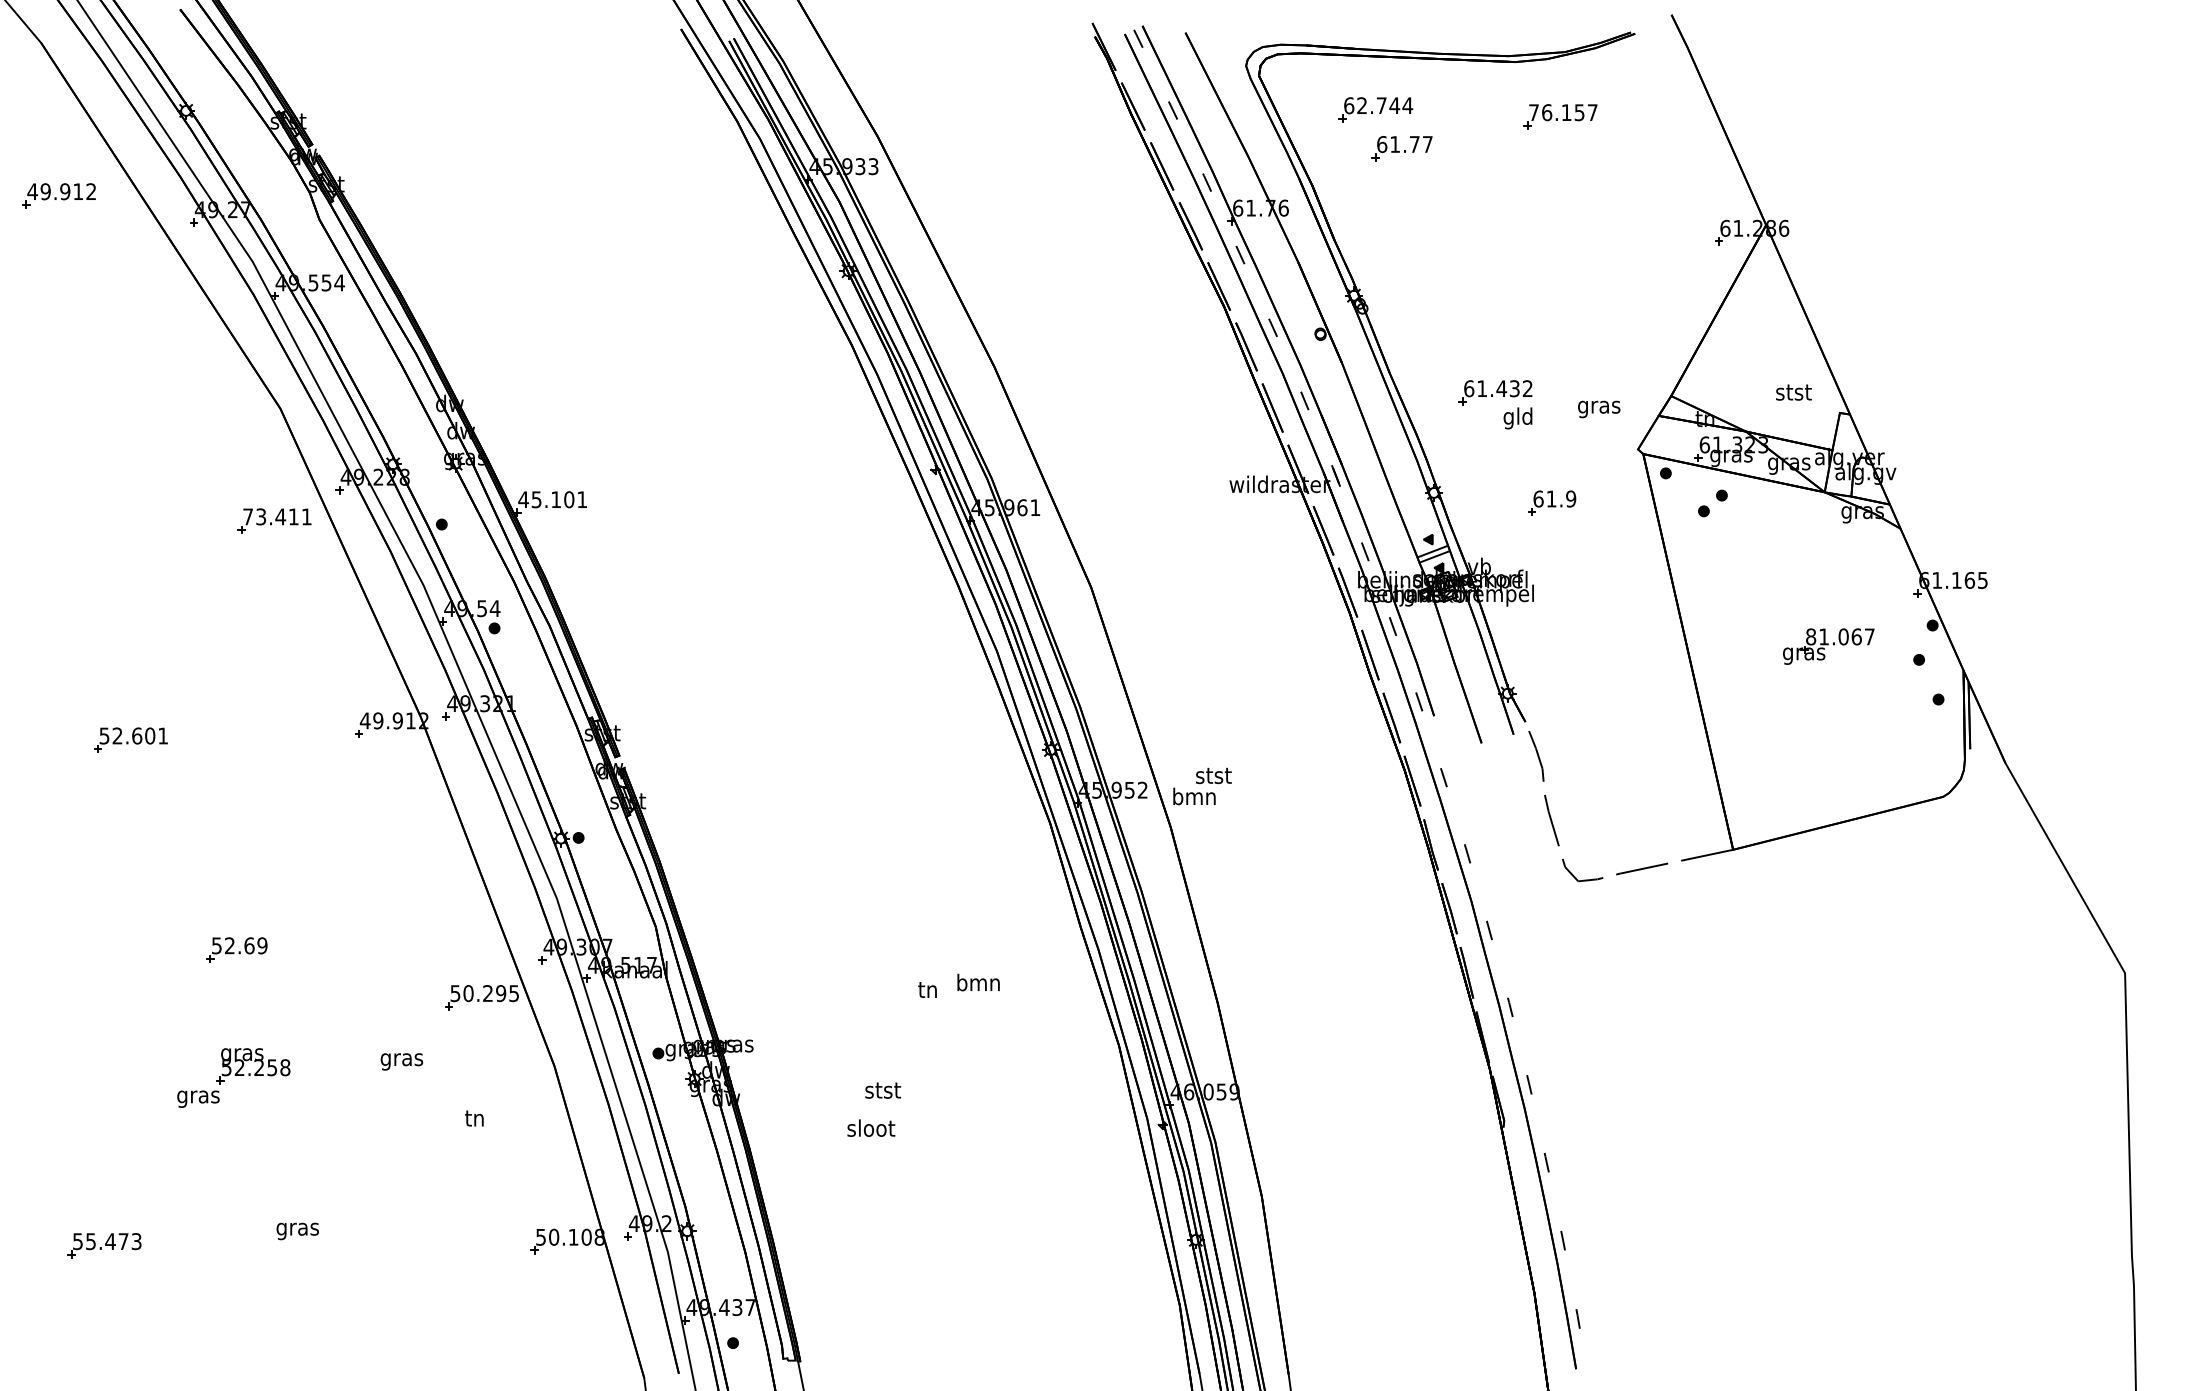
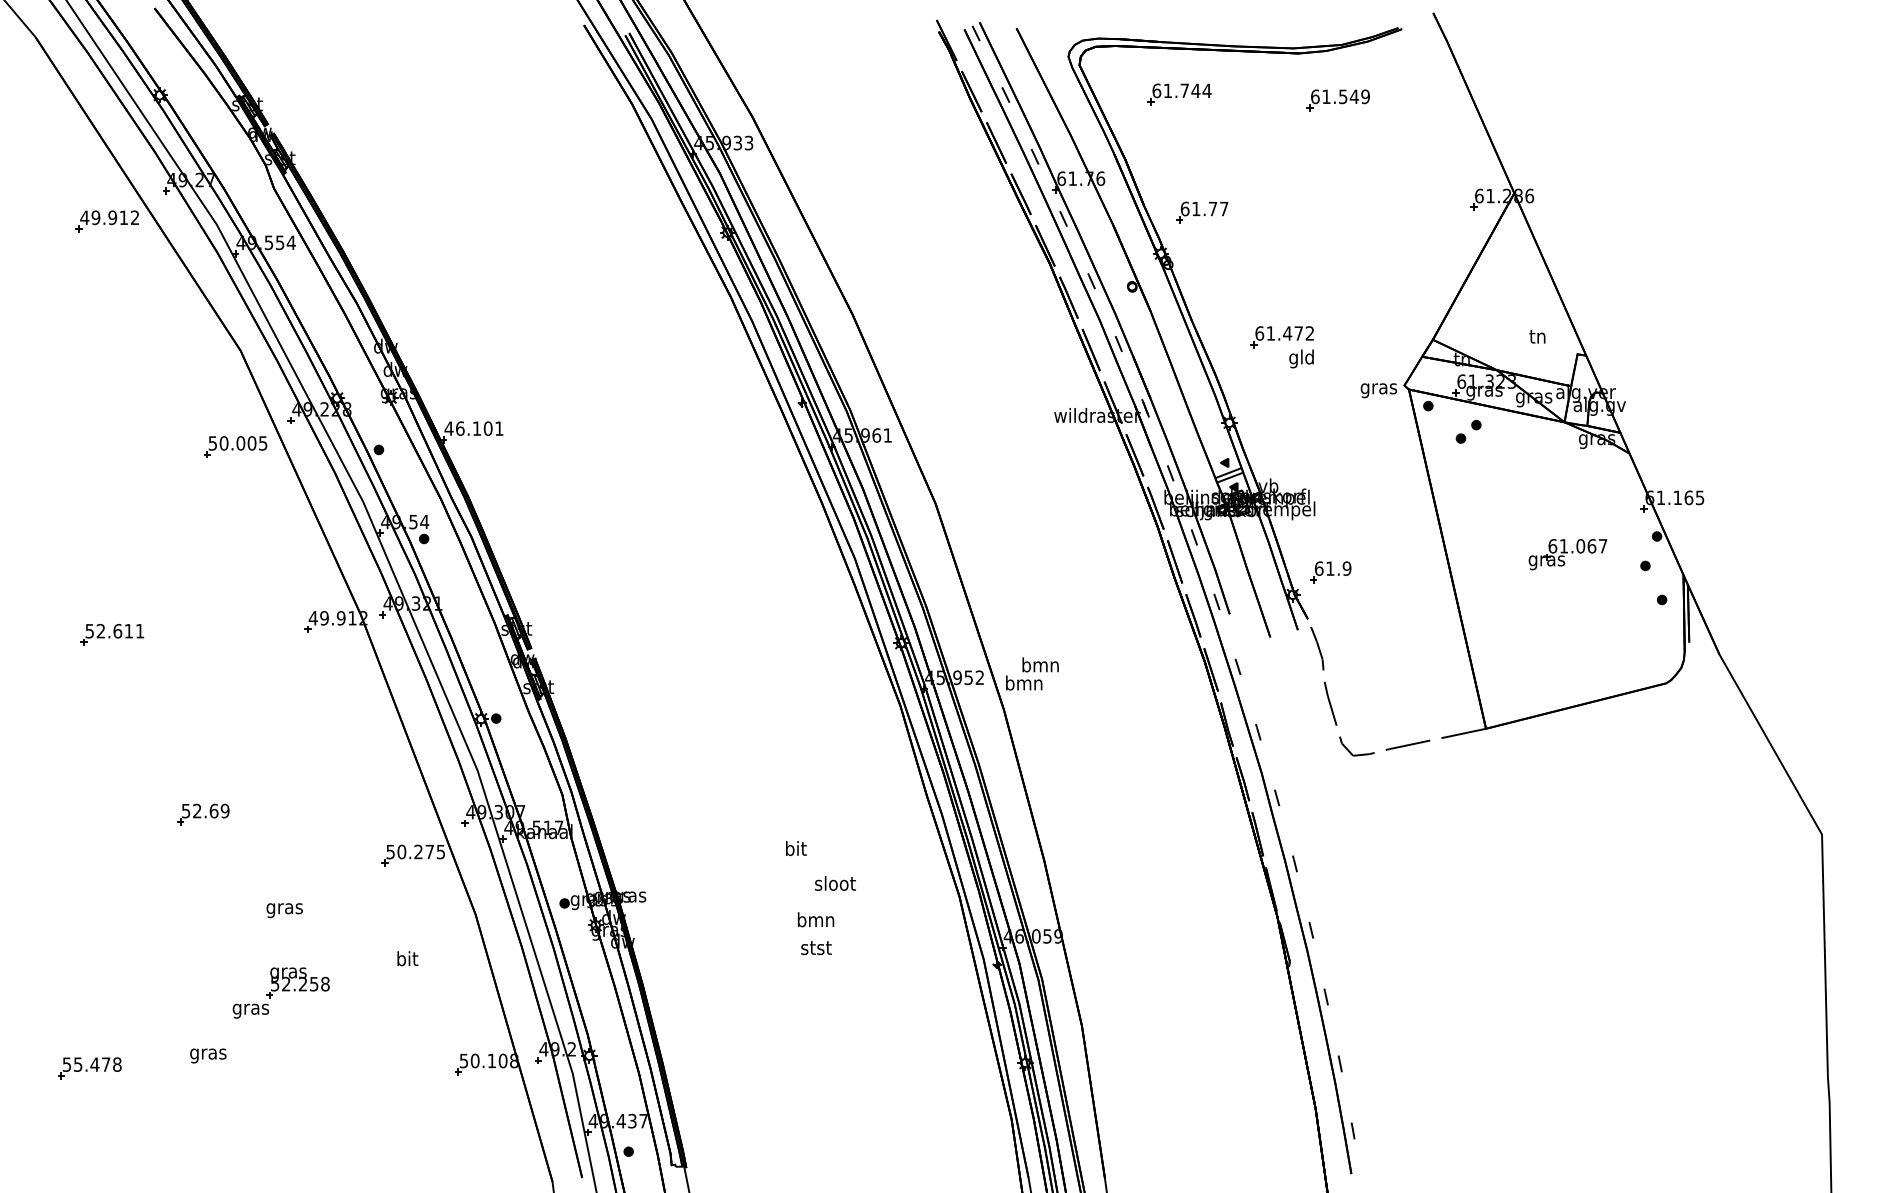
text: (1361, 105) -> (1167, 90), 62.744 -> 61.744
text: (1563, 112) -> (1340, 96), 76.157 -> 61.549
part: (1401, 148) -> (1201, 212), moved
part: (58, 195) -> (106, 221), moved
text: (1514, 388) -> (1298, 333), 61.432 -> 61.472
text: (1793, 392) -> (1537, 336), stst -> tn
text: (1599, 409) -> (1379, 390), moved
text: (536, 499) -> (460, 428), 45.101 -> 46.101
part: (1552, 502) -> (1331, 571), moved
text: (277, 516) -> (238, 443), 73.411 -> 50.005
text: (1811, 636) -> (1553, 545), 81.067 -> 61.067
text: (150, 735) -> (129, 630), 52.601 -> 52.611
text: (1213, 775) -> (1040, 665), stst -> bmn
text: (978, 982) -> (815, 919), moved
text: (928, 989) -> (796, 848), tn -> bit
text: (501, 993) -> (430, 851), 50.295 -> 50.275
text: (401, 1061) -> (284, 910), moved
part: (233, 1077) -> (280, 992), moved
text: (883, 1090) -> (816, 947), moved
text: (475, 1117) -> (407, 958), tn -> bit
text: (871, 1127) -> (835, 882), moved
text: (297, 1231) -> (208, 1056), moved
text: (136, 1241) -> (117, 1064), 55.473 -> 55.478

